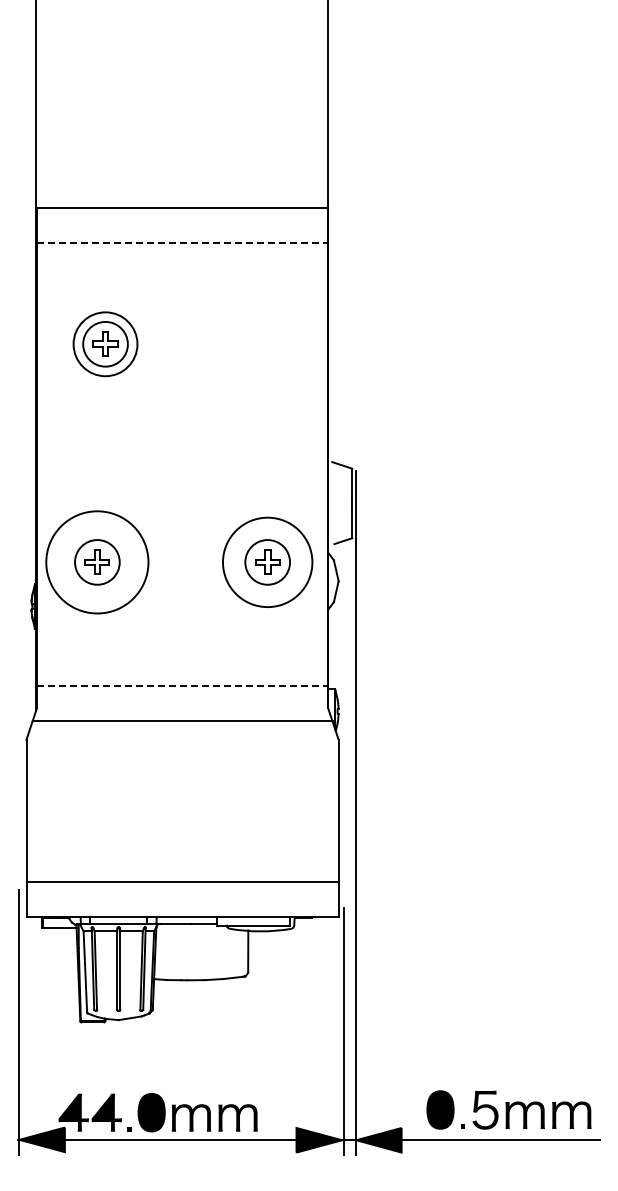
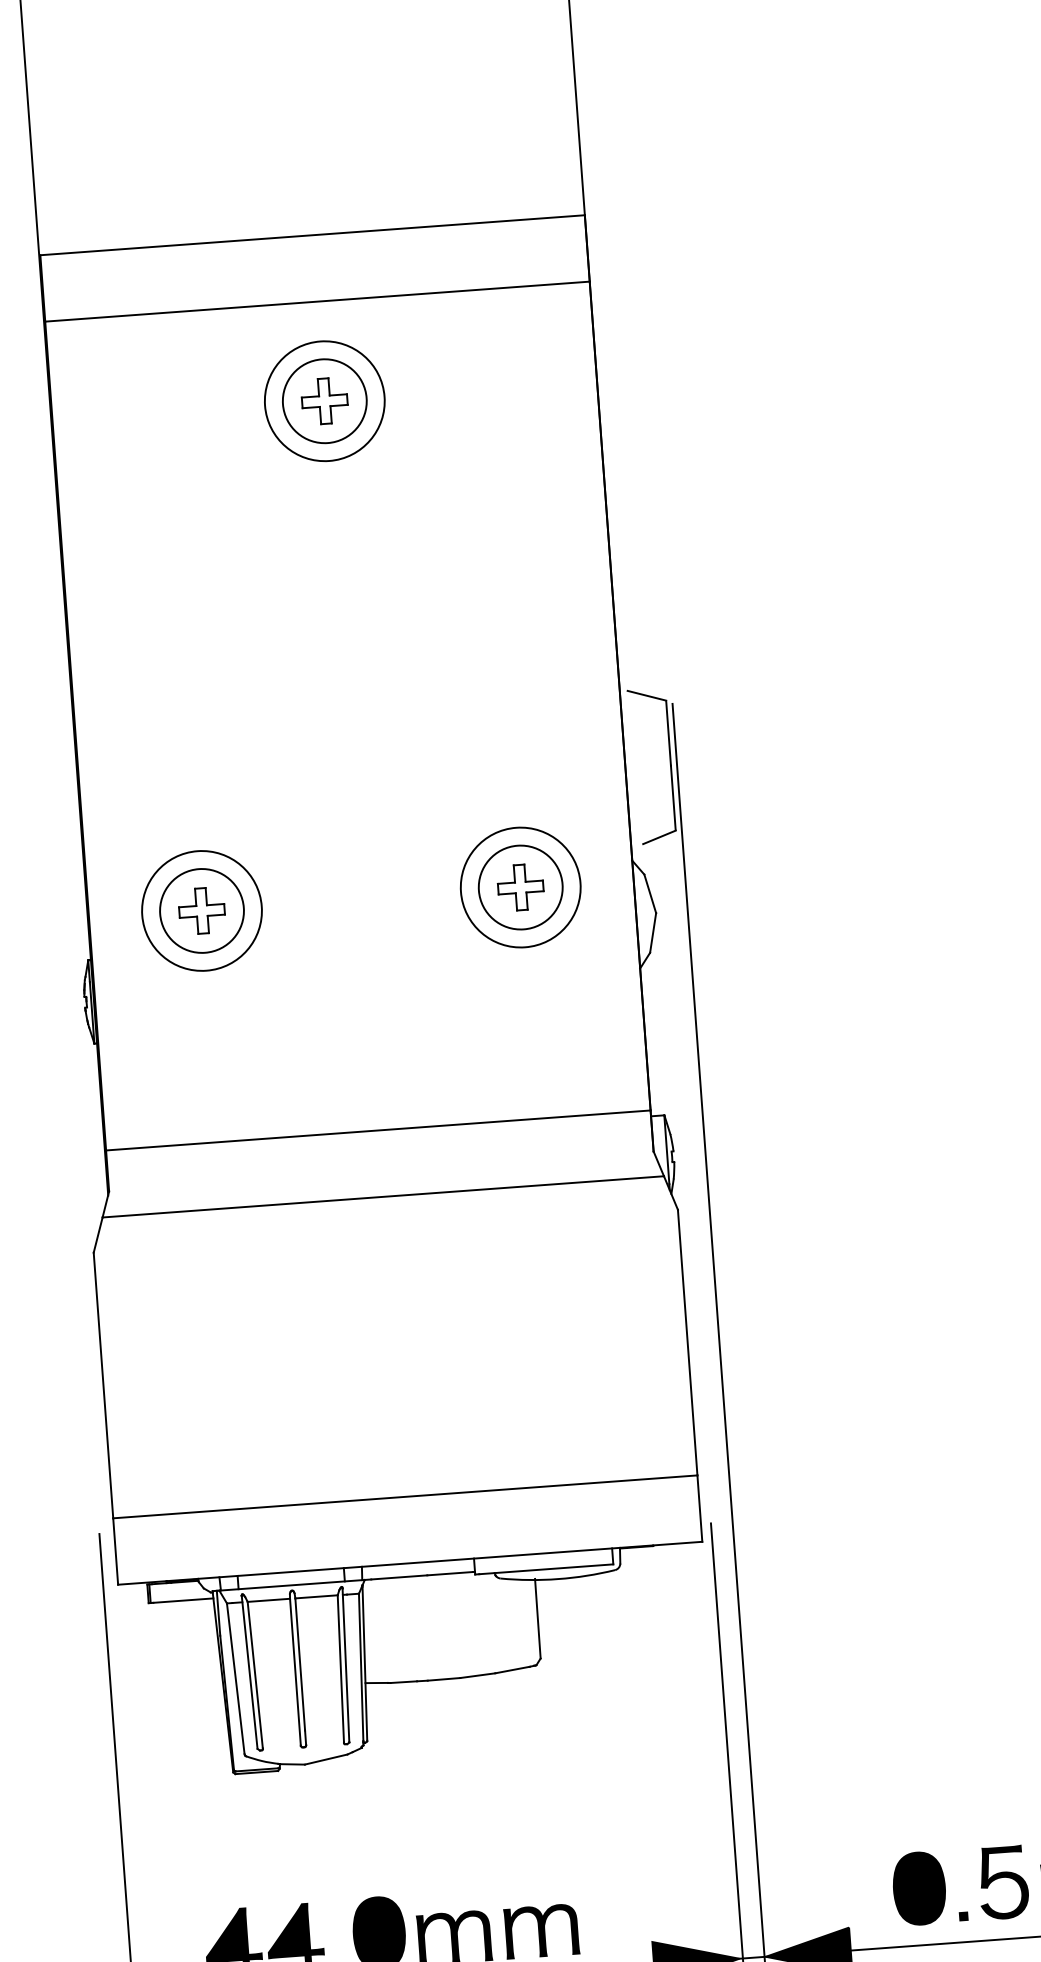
line: (183, 243) -> (319, 302), dashed -> solid
part: (105, 344) -> (324, 401), moved
circle: (97, 562) -> (202, 911), size x0.62
circle: (267, 562) -> (520, 887), size x0.71
line: (183, 685) -> (380, 1129), dashed -> solid

